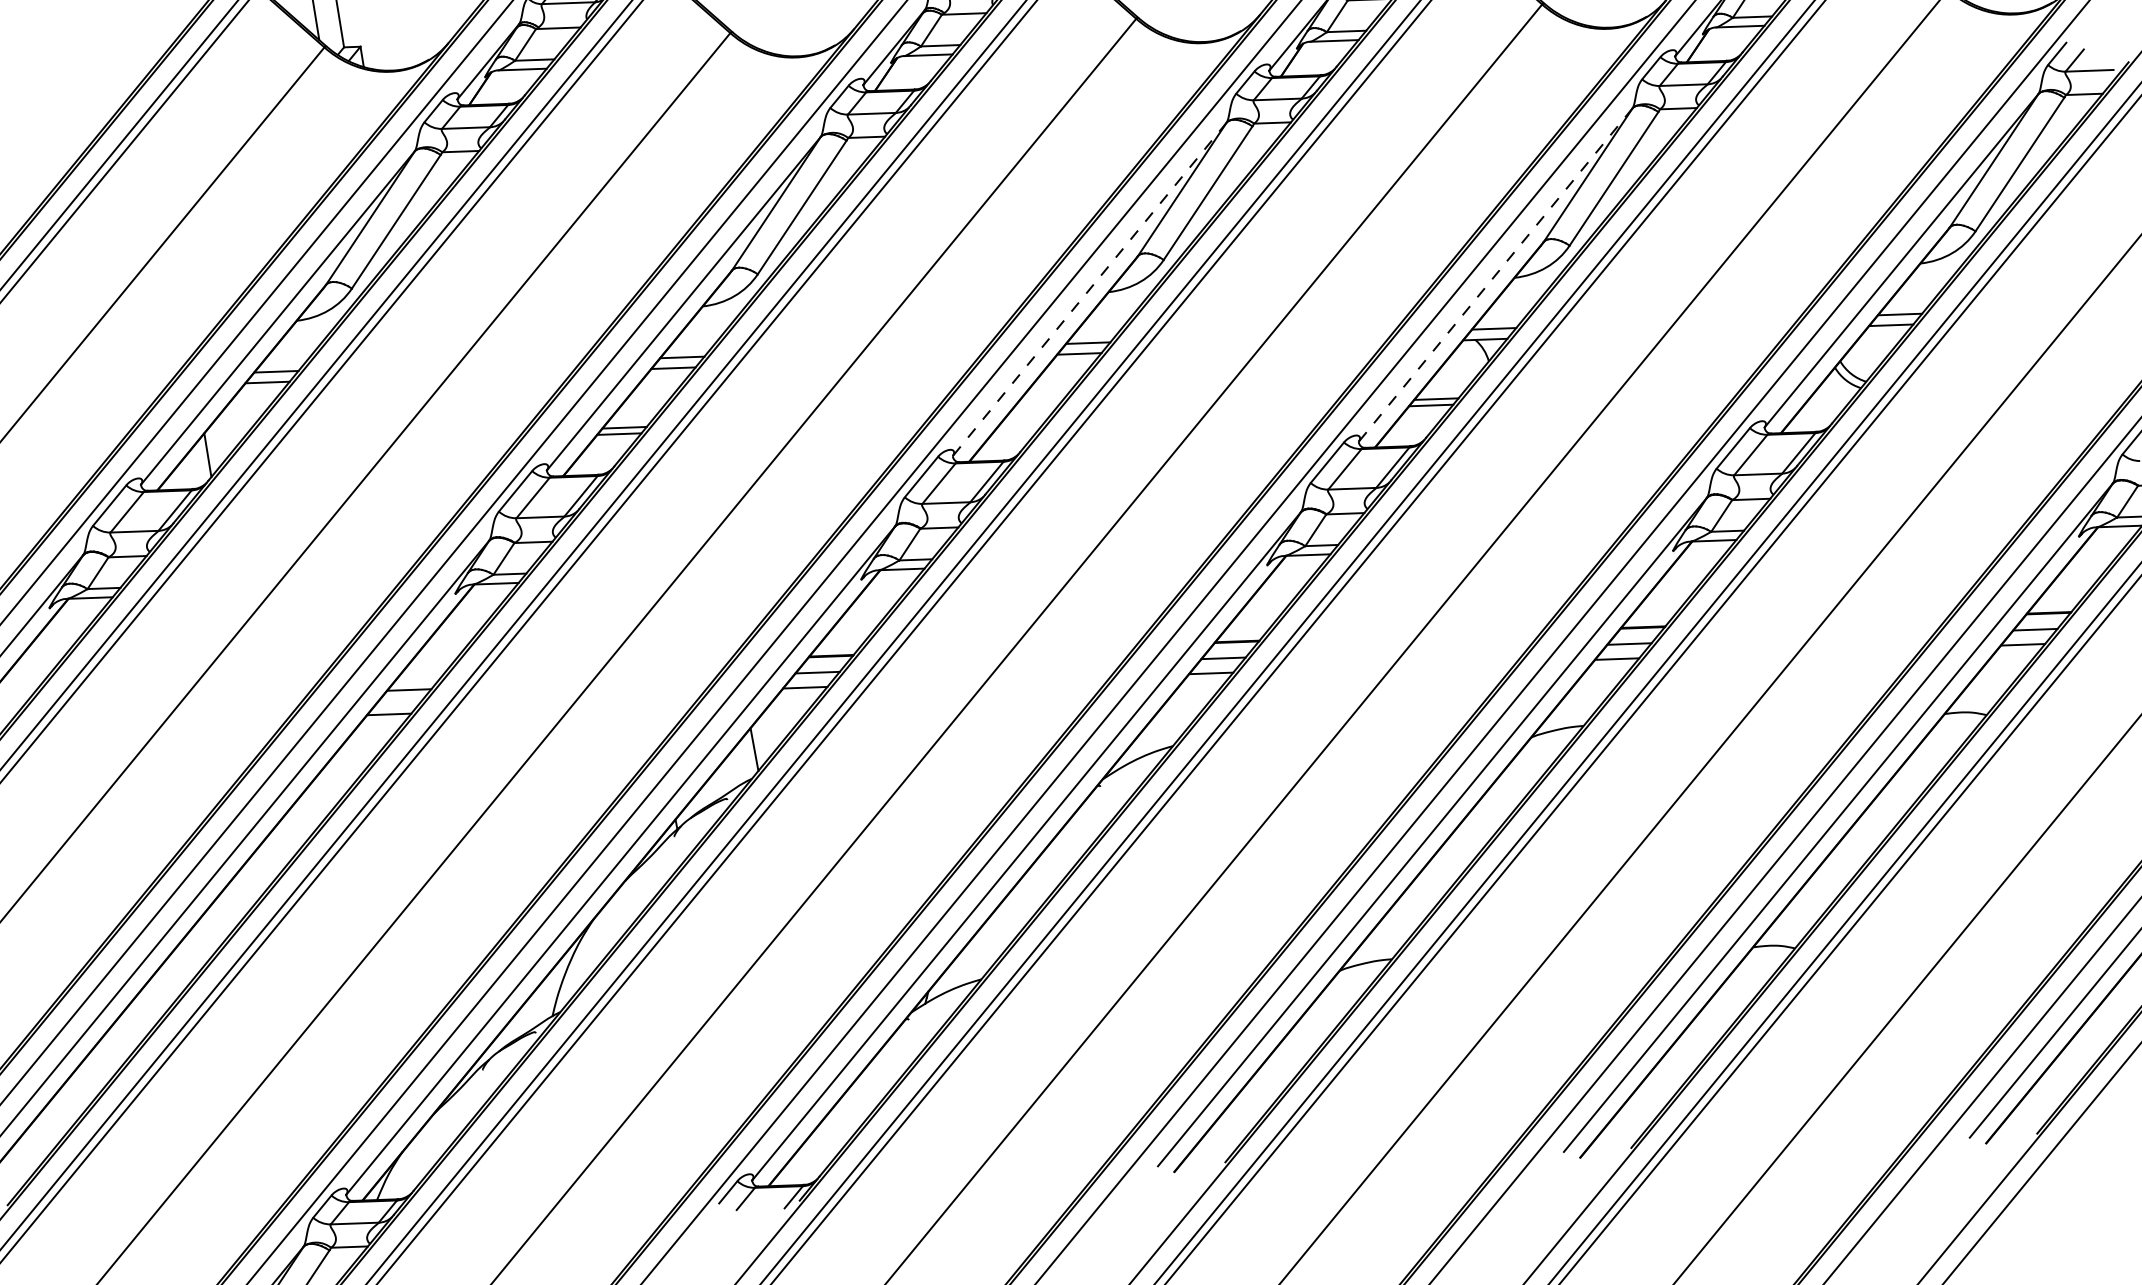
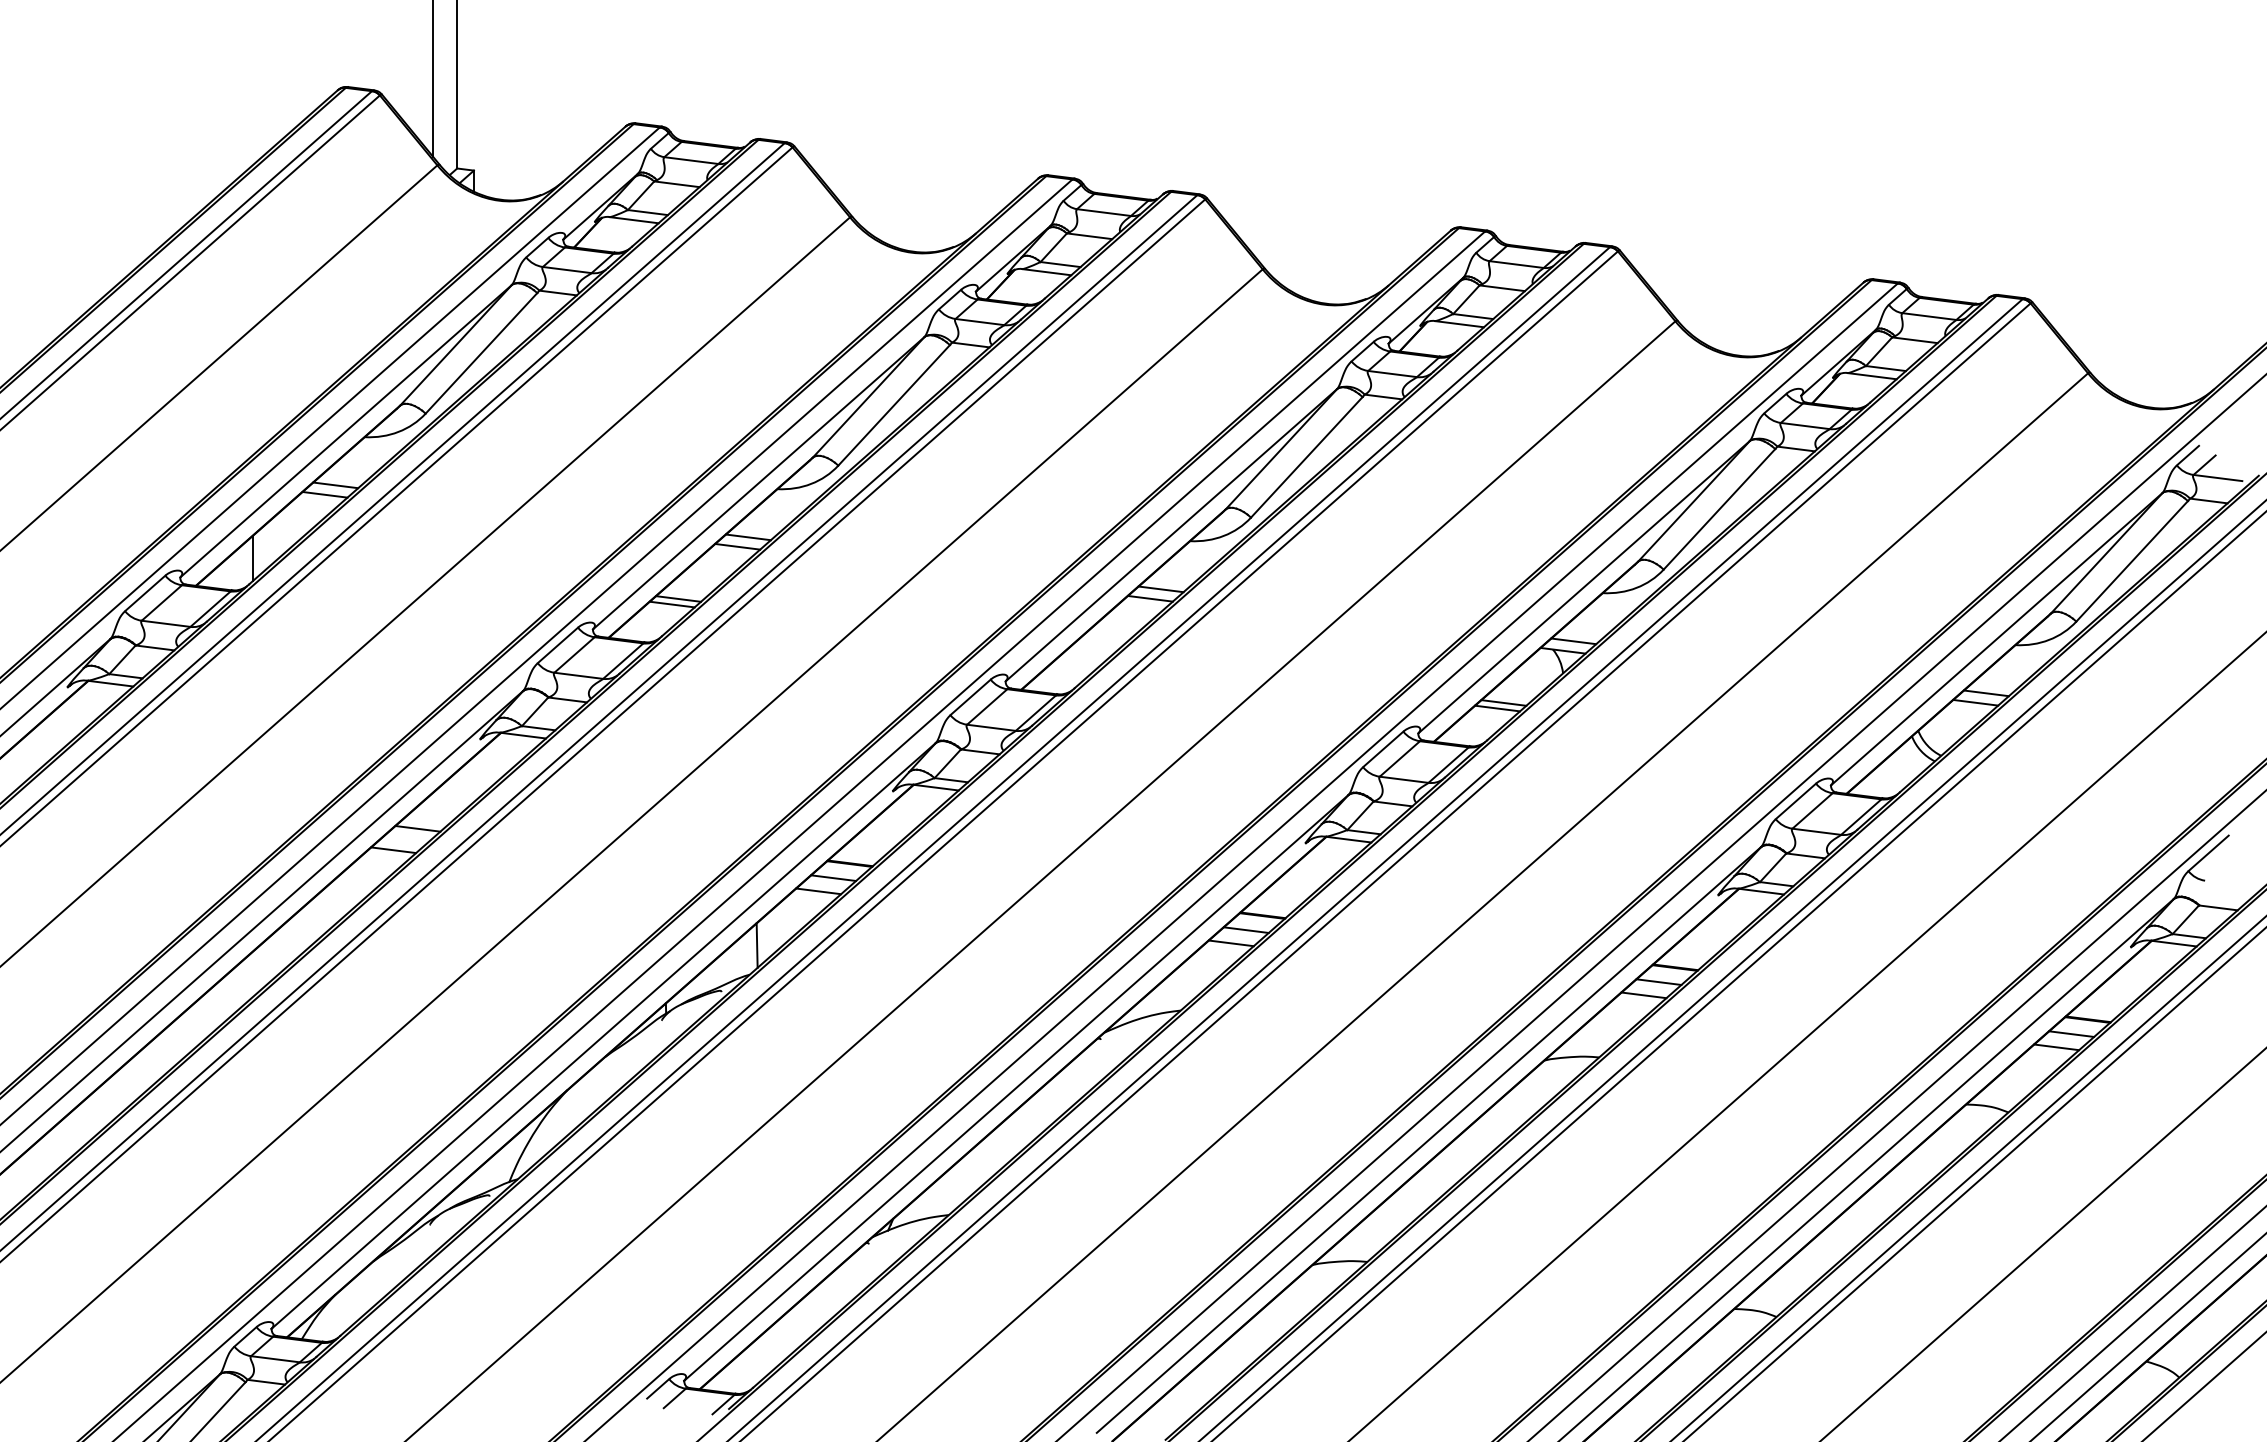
line: (1495, 275) -> (1583, 587), dashed -> solid
line: (1088, 289) -> (1170, 535), dashed -> solid

